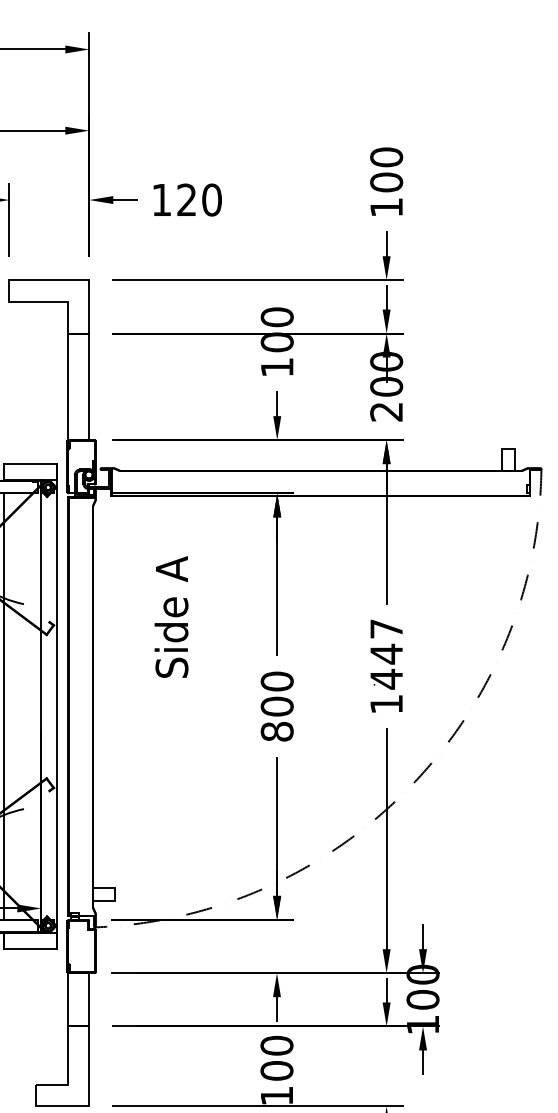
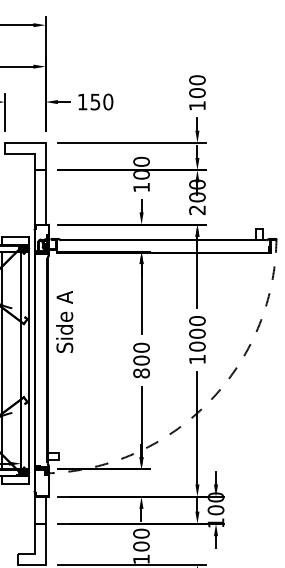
text: (186, 198) -> (95, 101), 120 -> 150
text: (171, 616) -> (64, 321), moved
text: (386, 653) -> (197, 333), 1447 -> 1000

